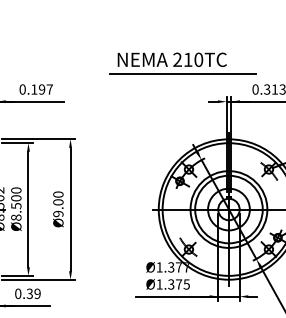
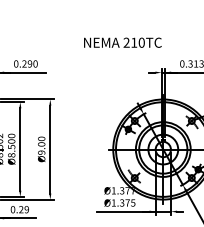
line: (182, 74) -> (130, 53), removed
text: (41, 89) -> (29, 63), 0.197 -> 0.290
text: (29, 294) -> (21, 210), 0.39 -> 0.29

